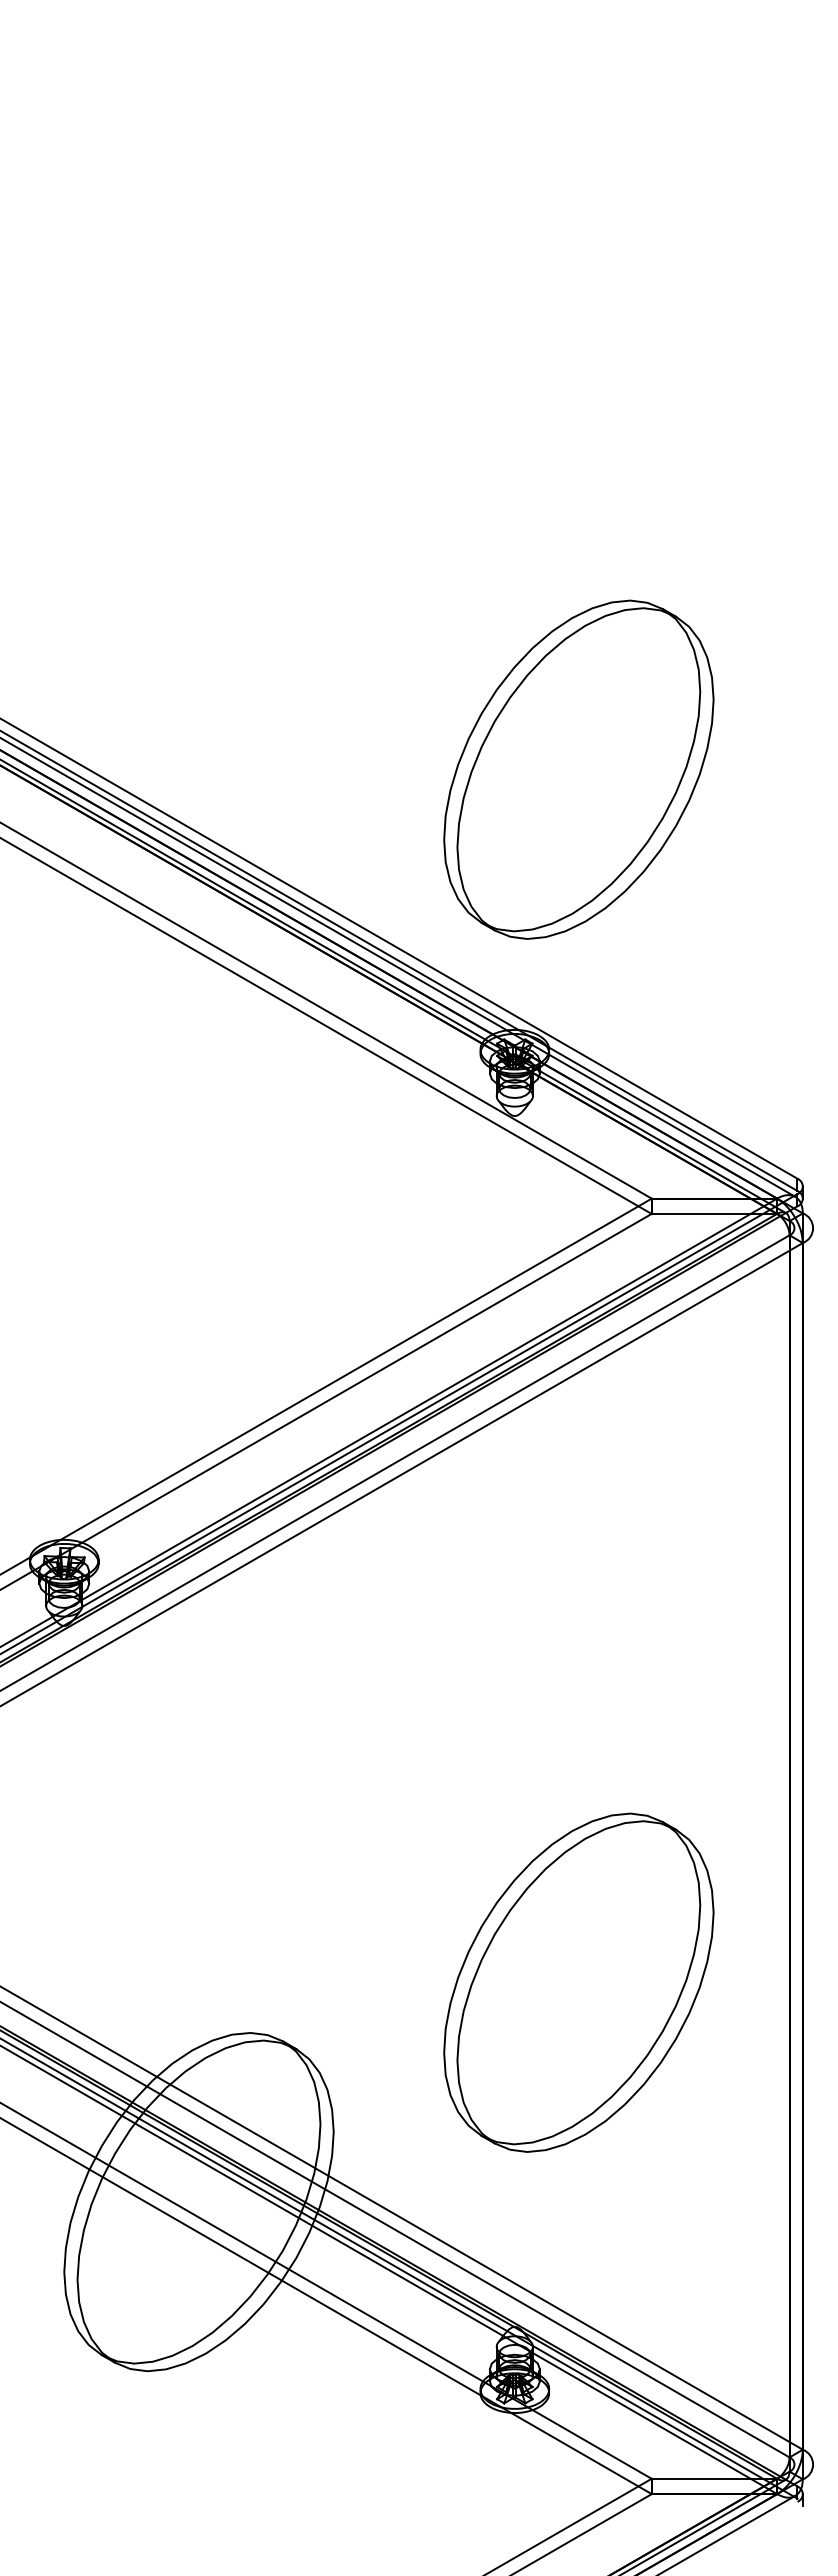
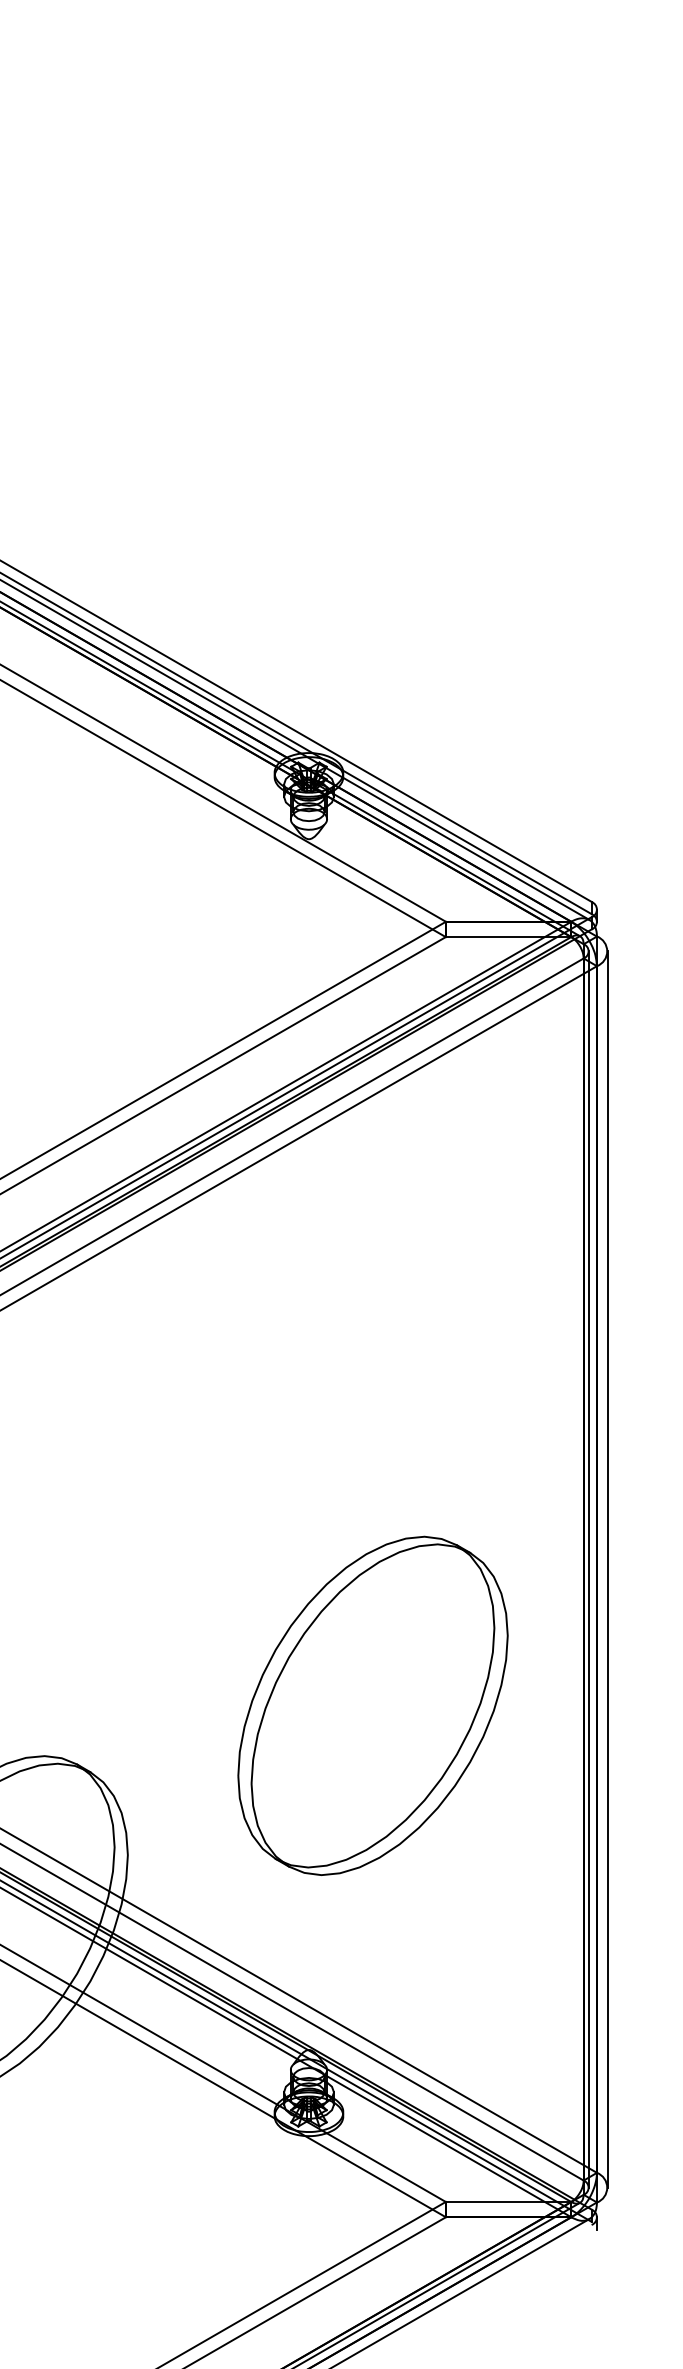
part: (578, 769) -> (372, 492), removed
line: (794, 1846) -> (588, 1569), added
line: (813, 1846) -> (607, 1569), added

